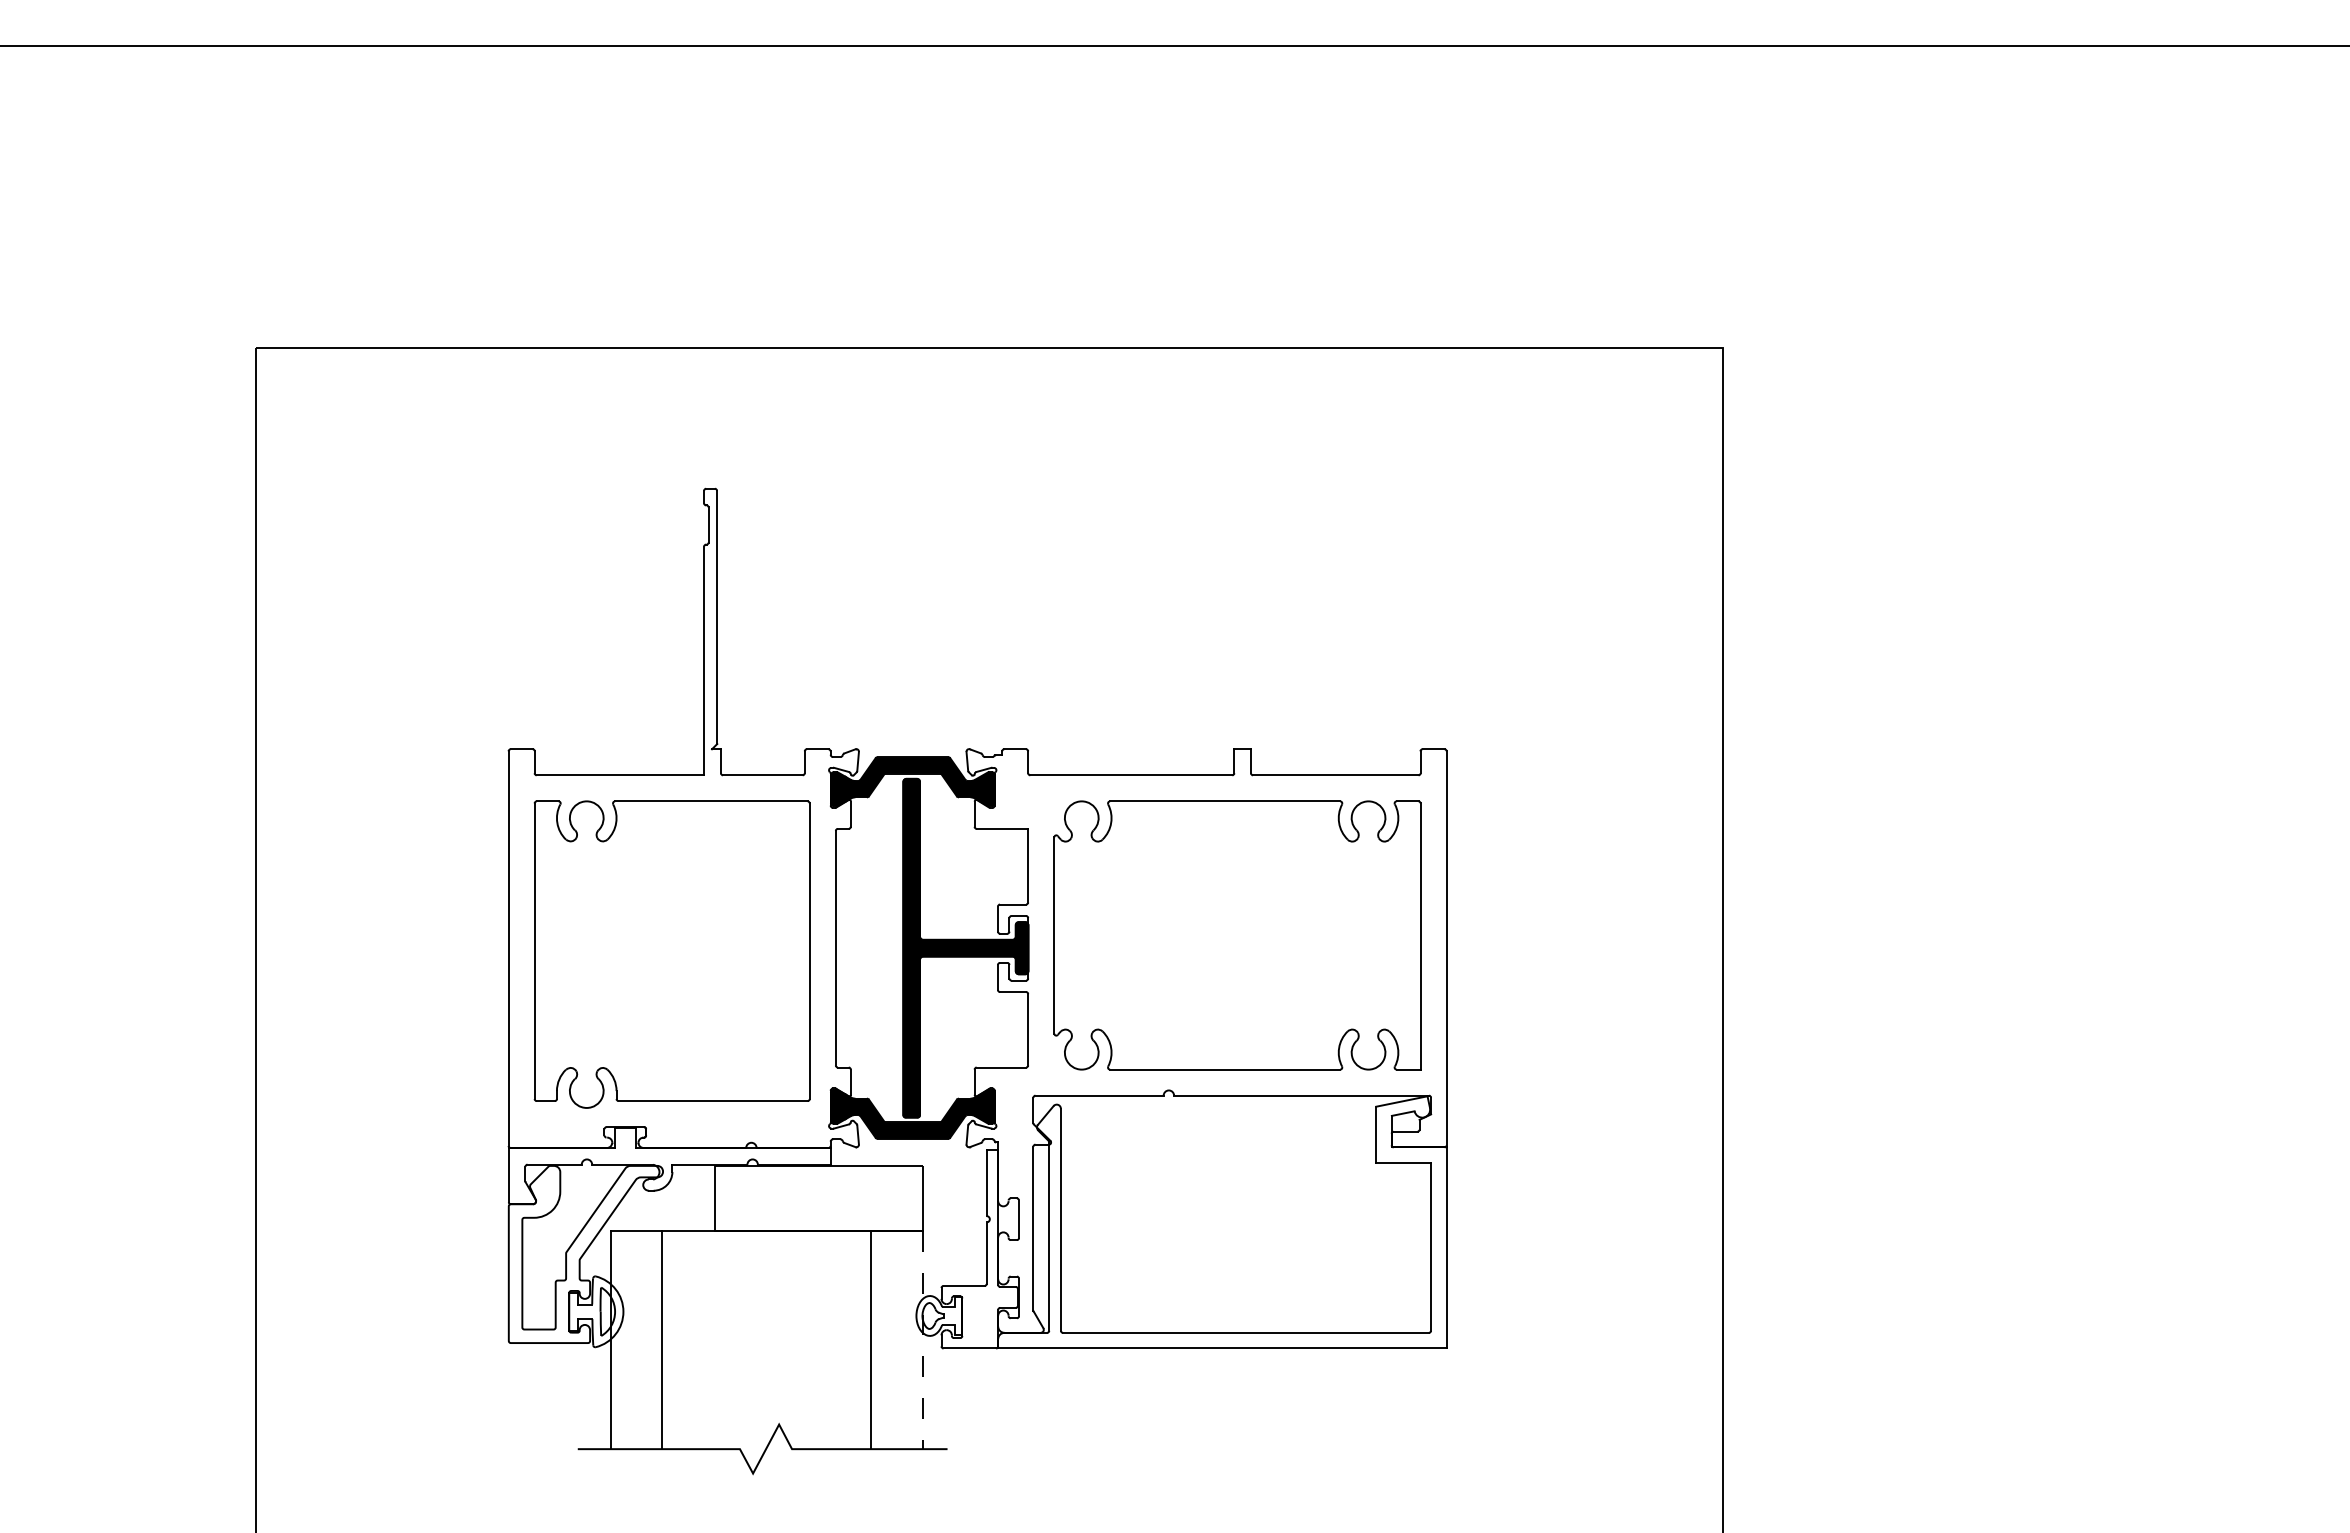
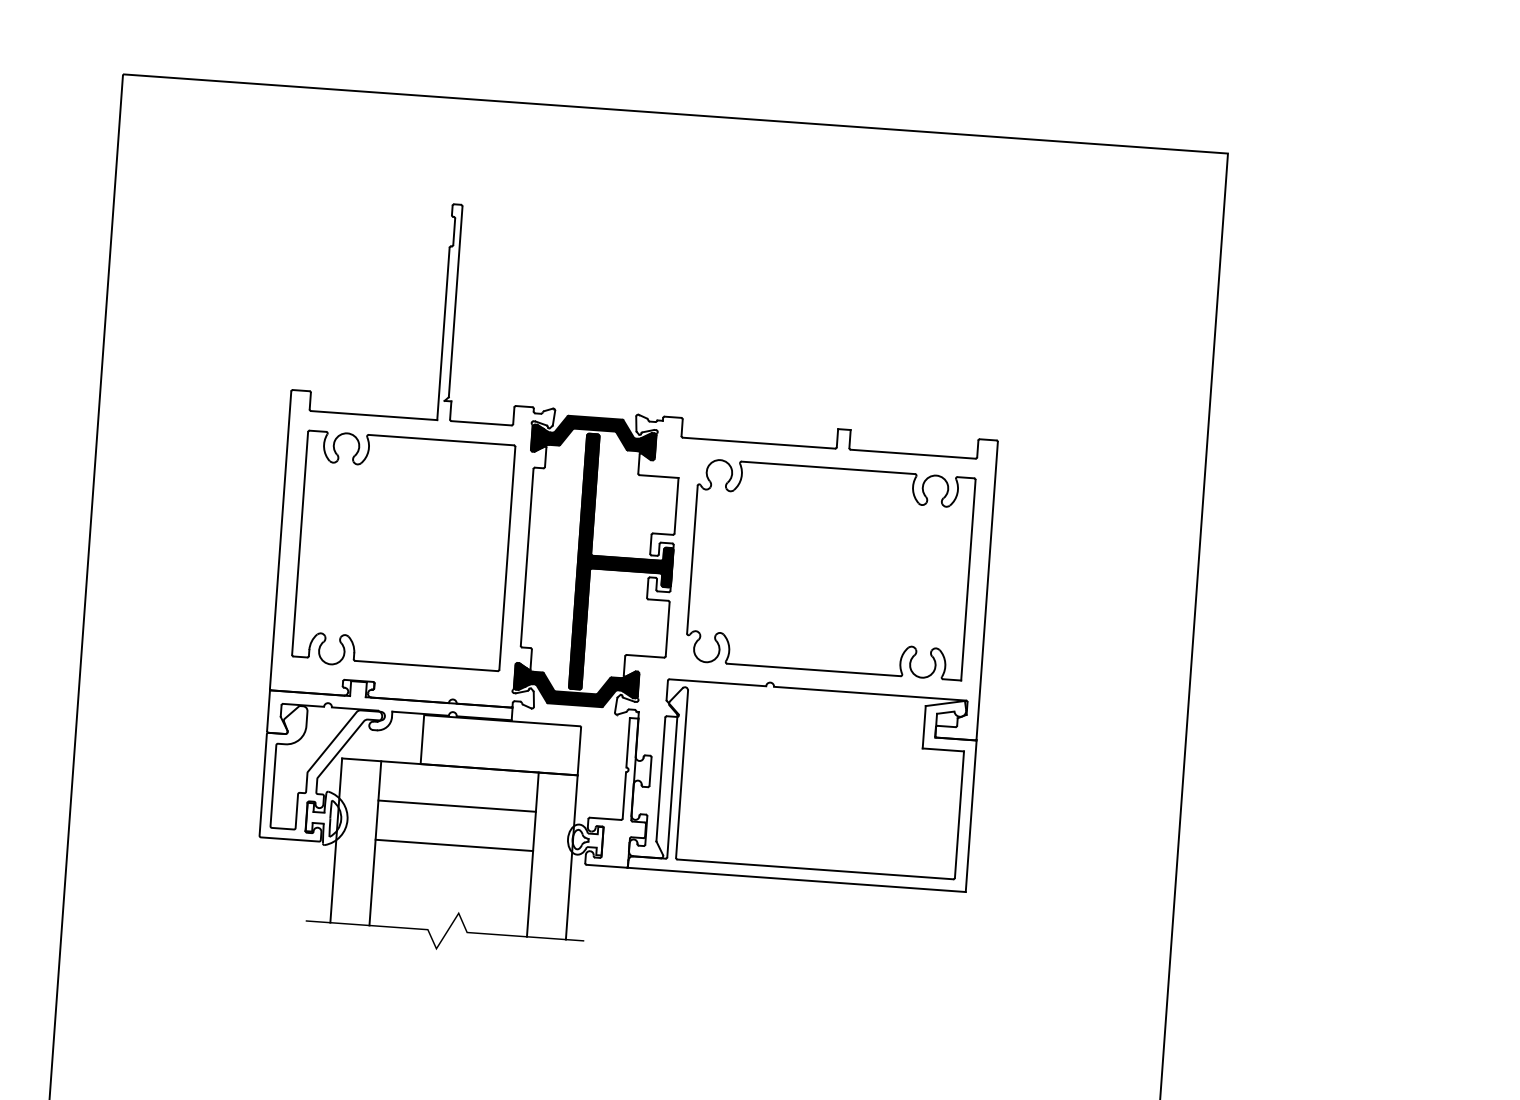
line: (766, 1283) -> (456, 806), added
line: (766, 1335) -> (454, 845), added
line: (923, 1340) -> (572, 857), dashed -> solid

